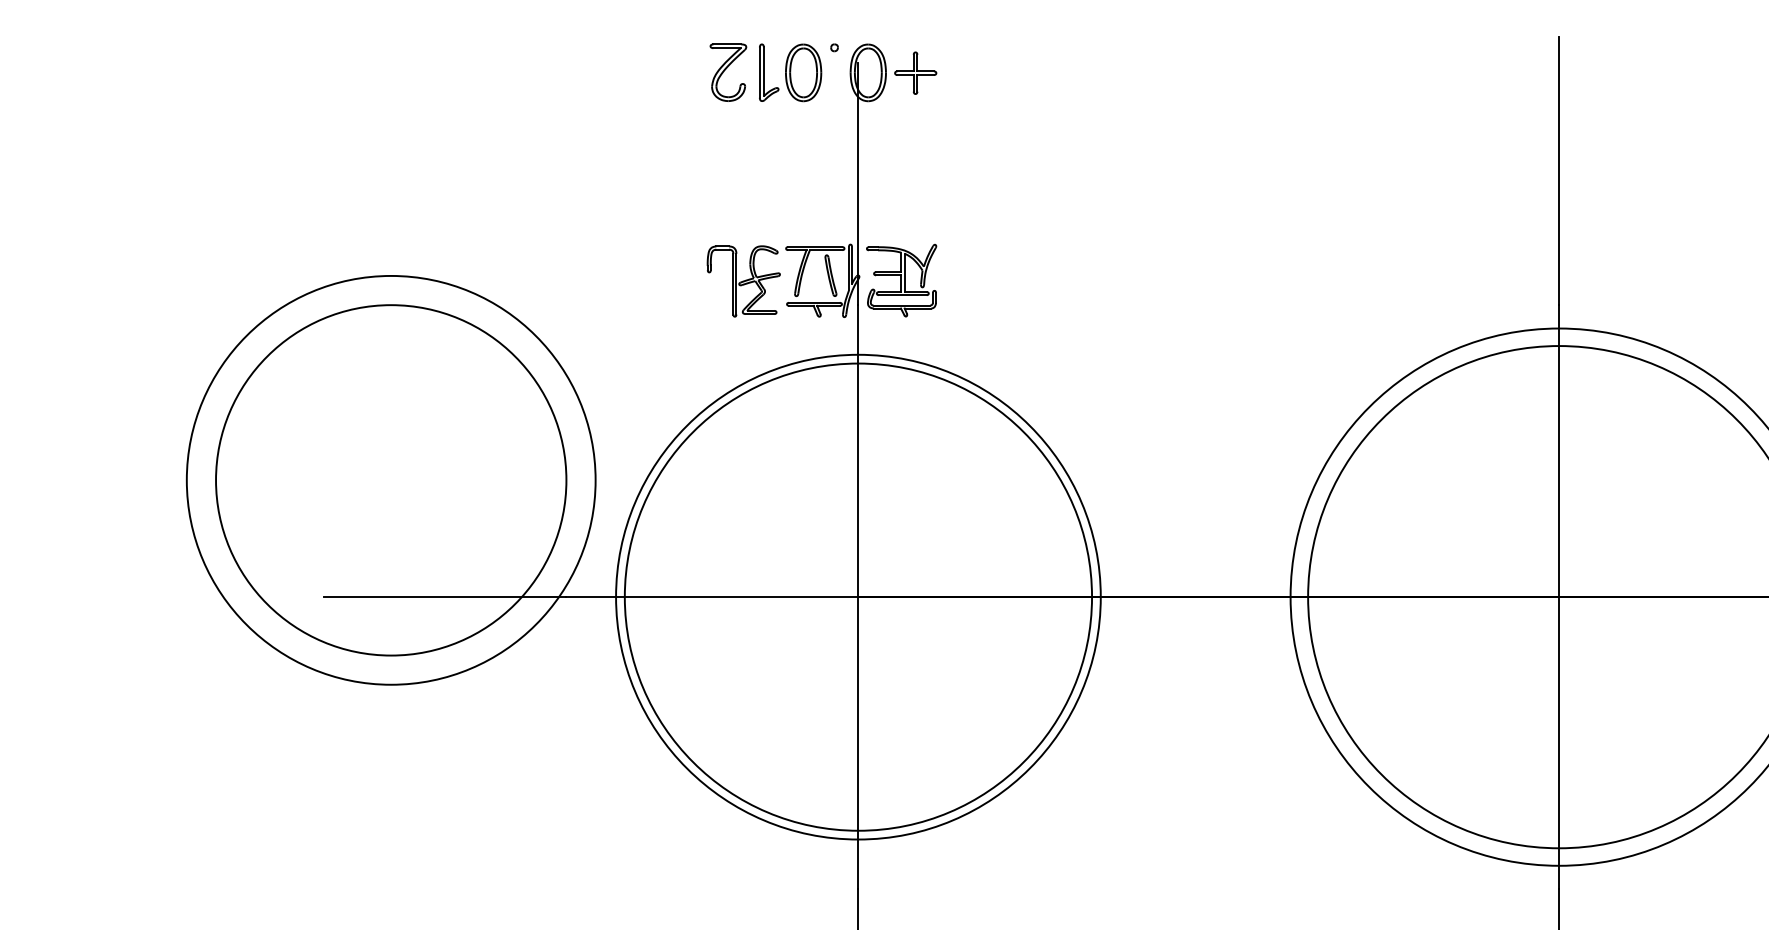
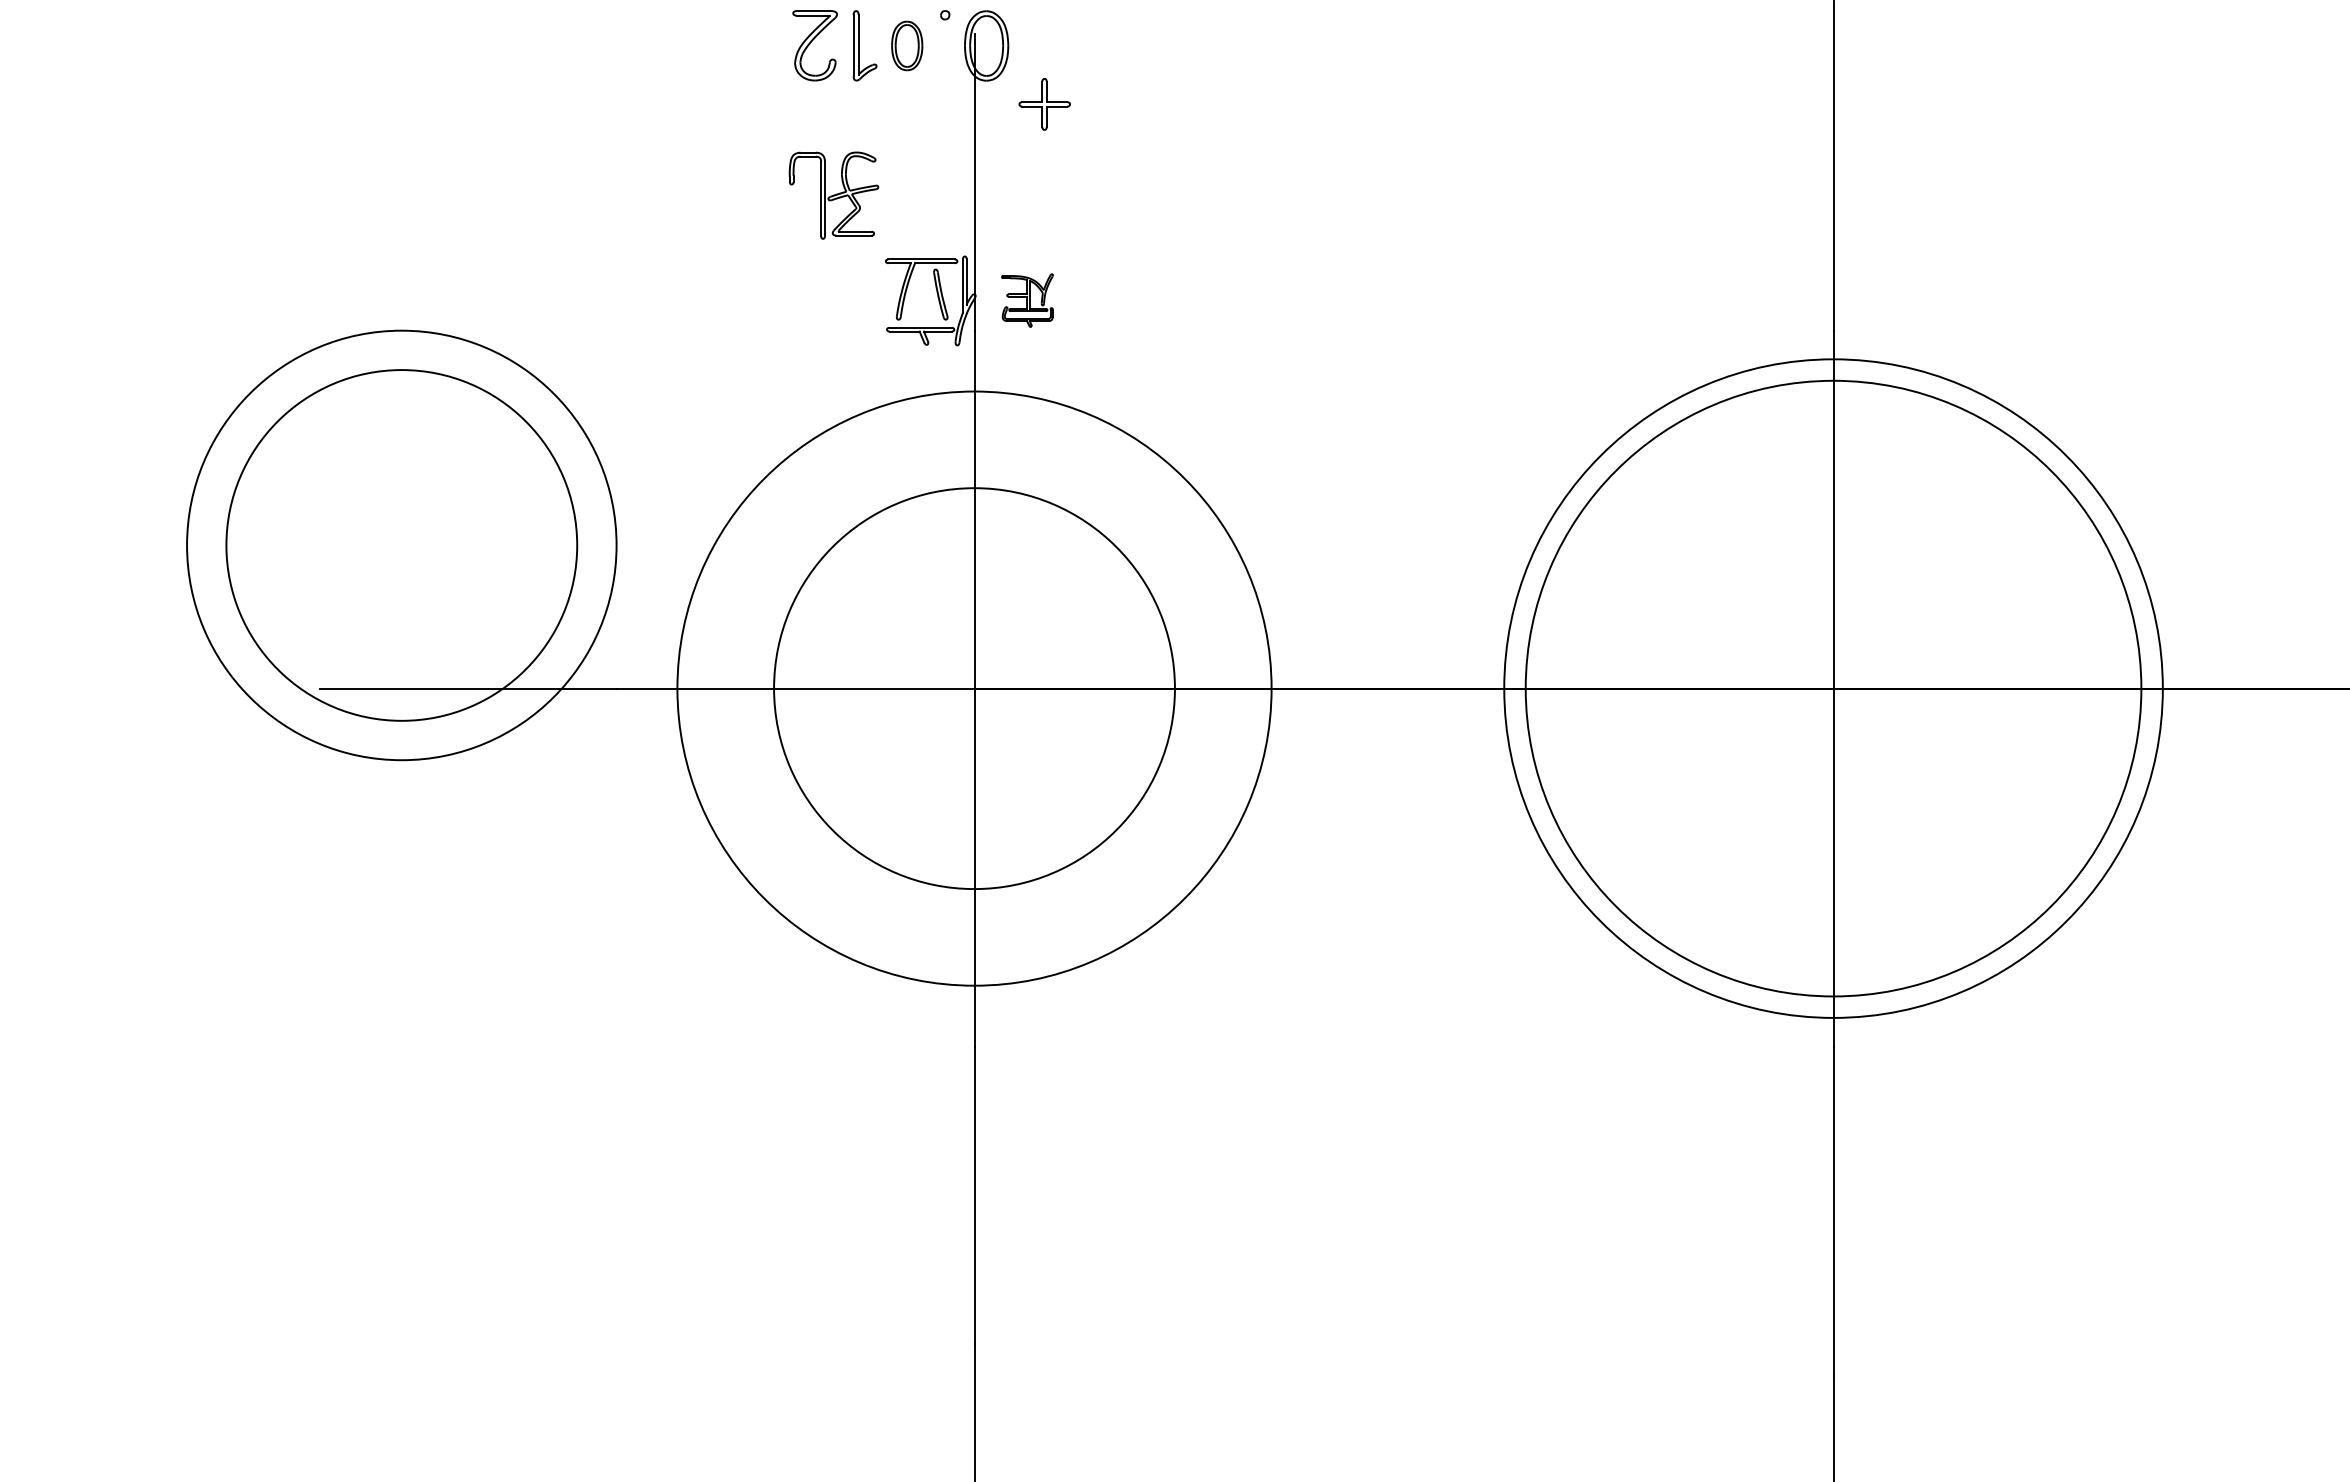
part: (802, 72) -> (906, 45), size x0.7
part: (915, 73) -> (1044, 104), moved
part: (901, 280) -> (1027, 300), size x0.6
part: (743, 281) -> (833, 195), moved
circle: (390, 480) -> (401, 545), size x0.7
circle: (858, 597) -> (974, 688), size x0.7

